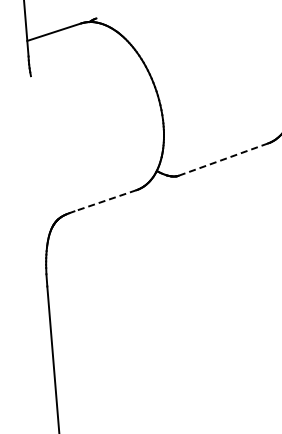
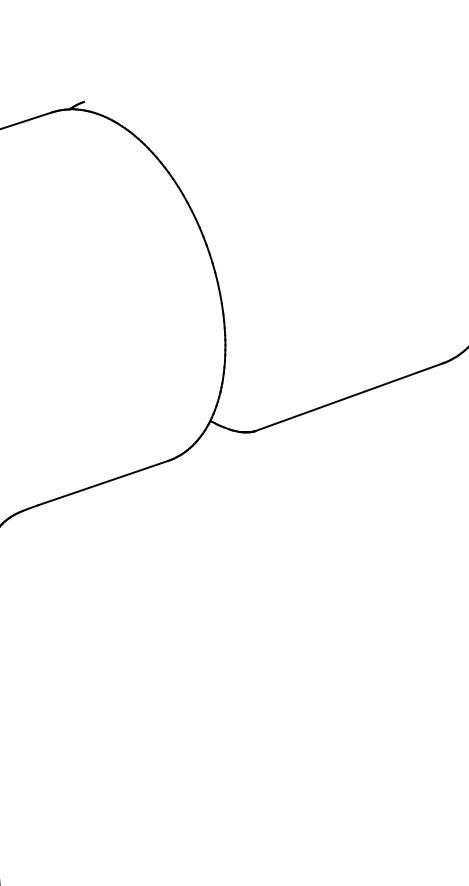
line: (223, 159) -> (349, 396), dashed -> solid
line: (105, 200) -> (103, 482), dashed -> solid

